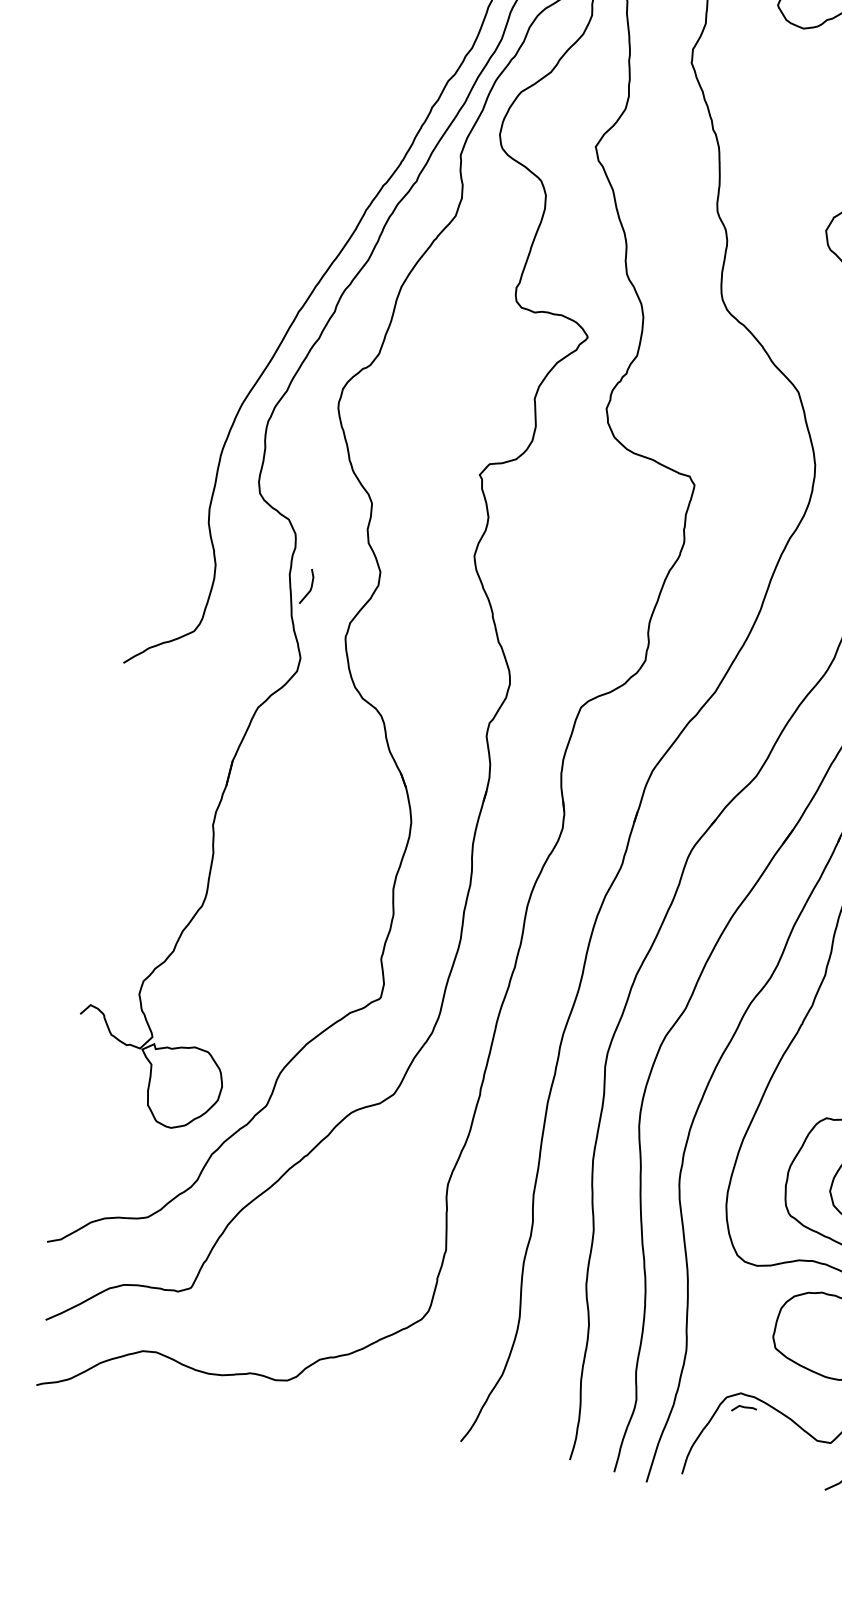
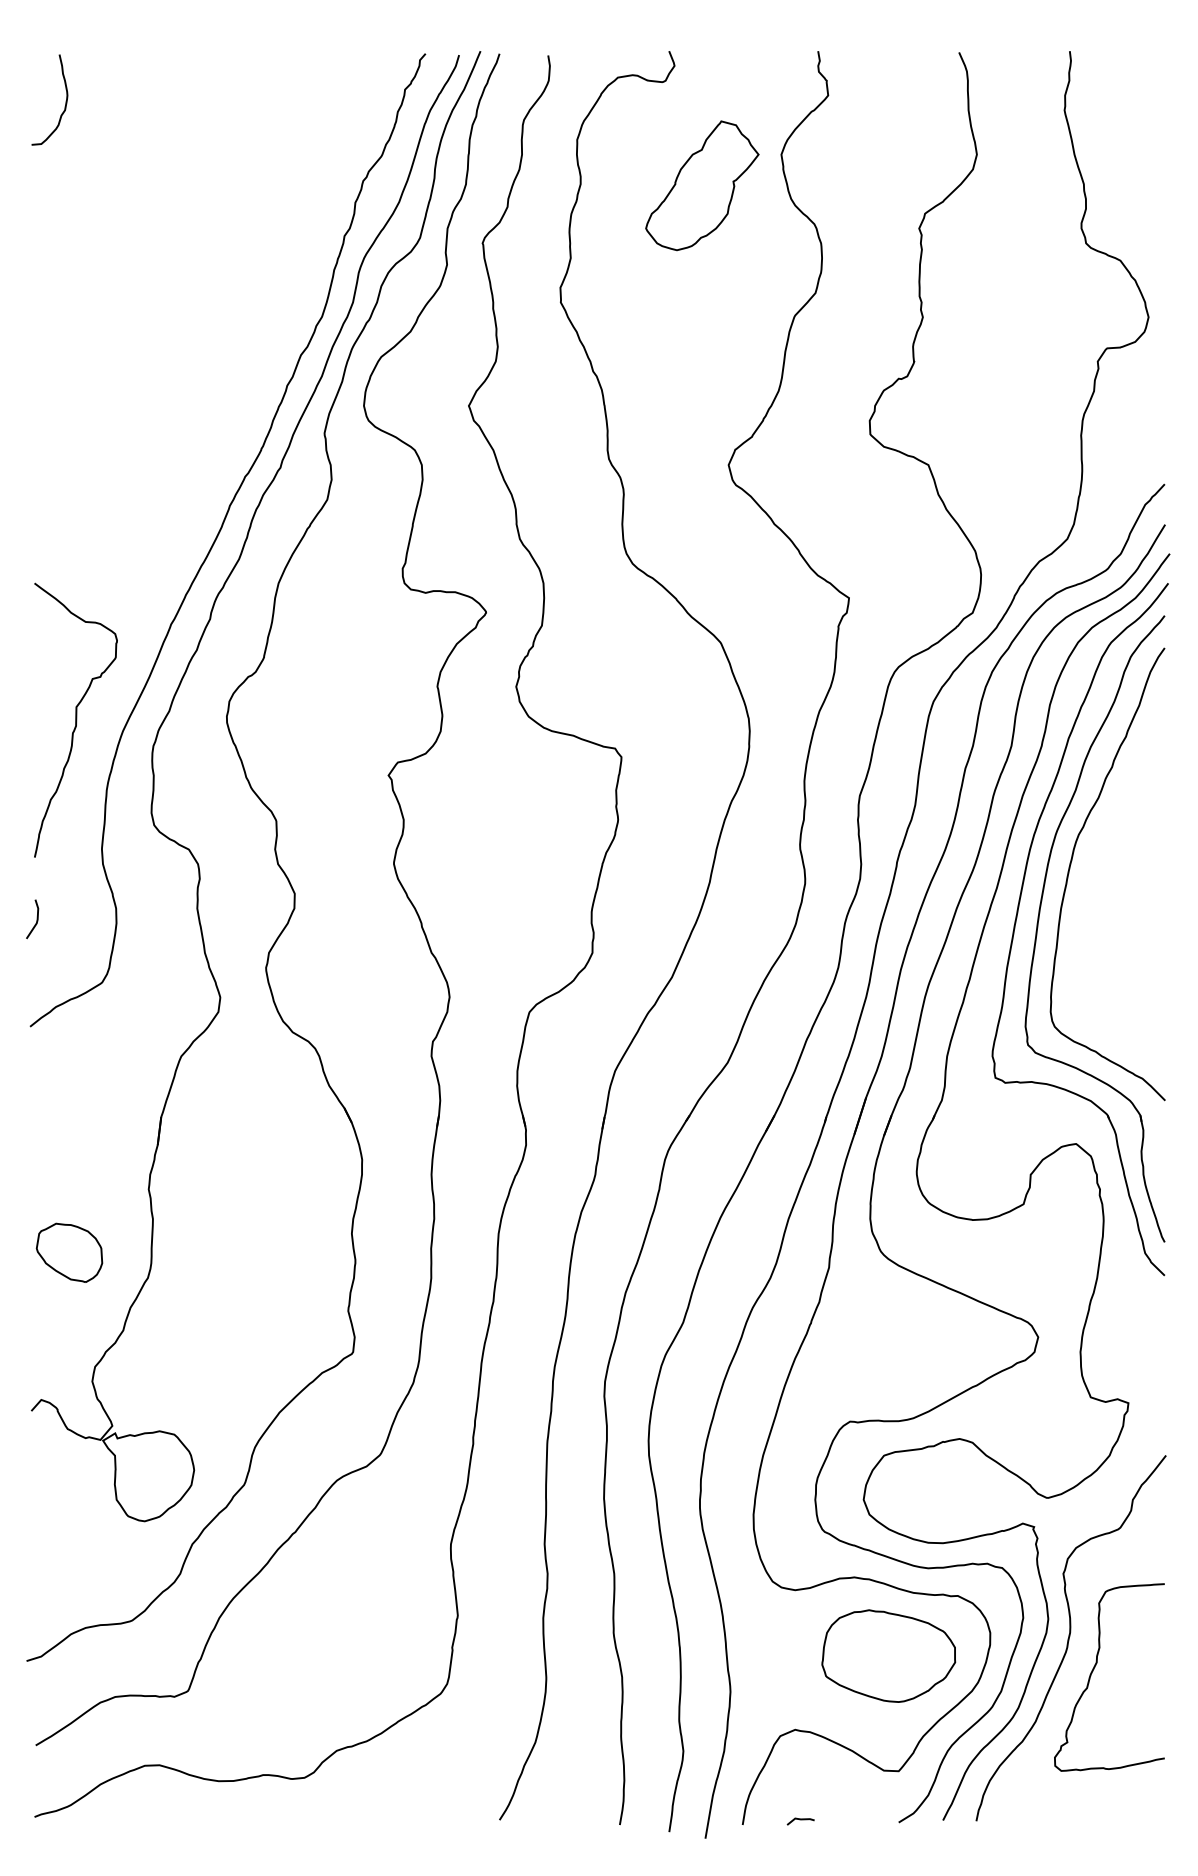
curve: (200, 387) -> (75, 719), added
line: (310, 587) -> (36, 919), moved
part: (133, 873) -> (69, 1252), added
line: (744, 1408) -> (800, 1820), moved

